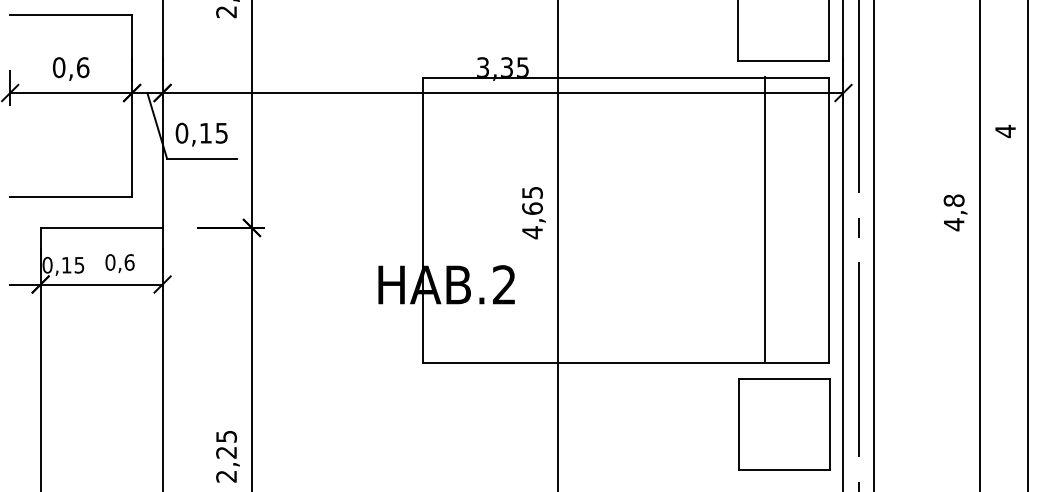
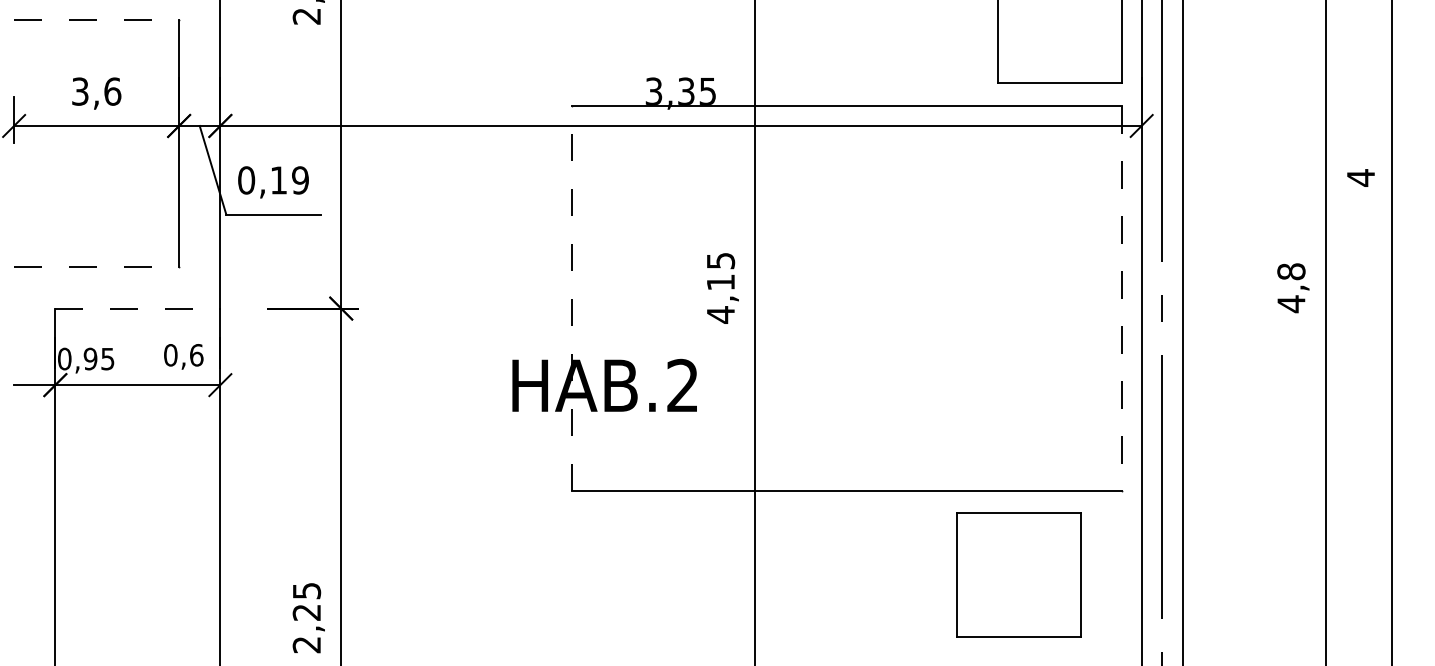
line: (71, 14) -> (96, 19), solid -> dashed
text: (59, 67) -> (80, 91), 0,6 -> 3,6
text: (221, 133) -> (300, 180), 0,15 -> 0,19
line: (71, 197) -> (96, 267), solid -> dashed
text: (532, 208) -> (720, 282), 4,65 -> 4,15
line: (765, 219) -> (1035, 296), removed
line: (422, 220) -> (572, 298), solid -> dashed
line: (829, 220) -> (1122, 298), solid -> dashed
line: (101, 227) -> (137, 308), solid -> dashed
text: (119, 263) -> (183, 356), moved
text: (66, 264) -> (90, 358), 0,15 -> 0,95
part: (784, 424) -> (1018, 574), moved

